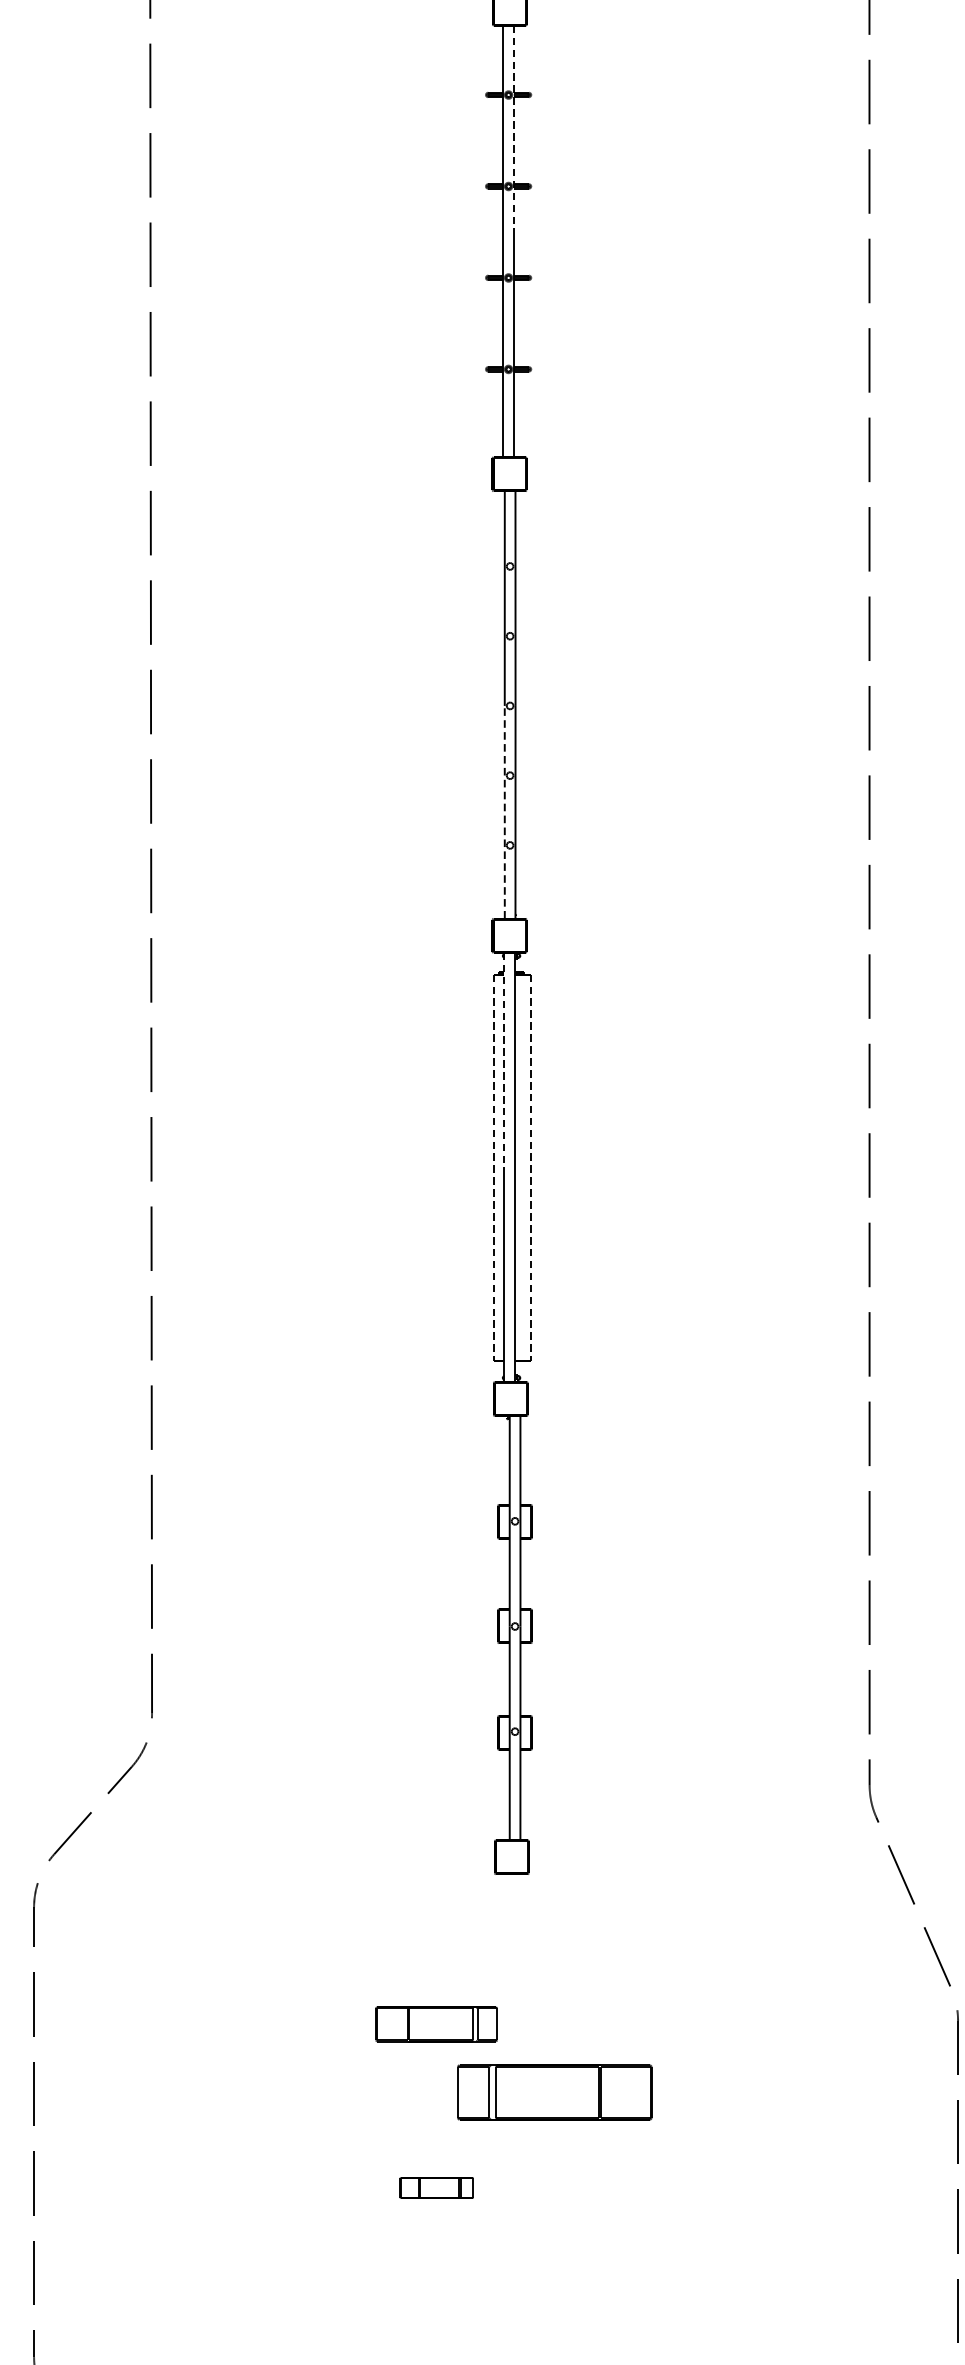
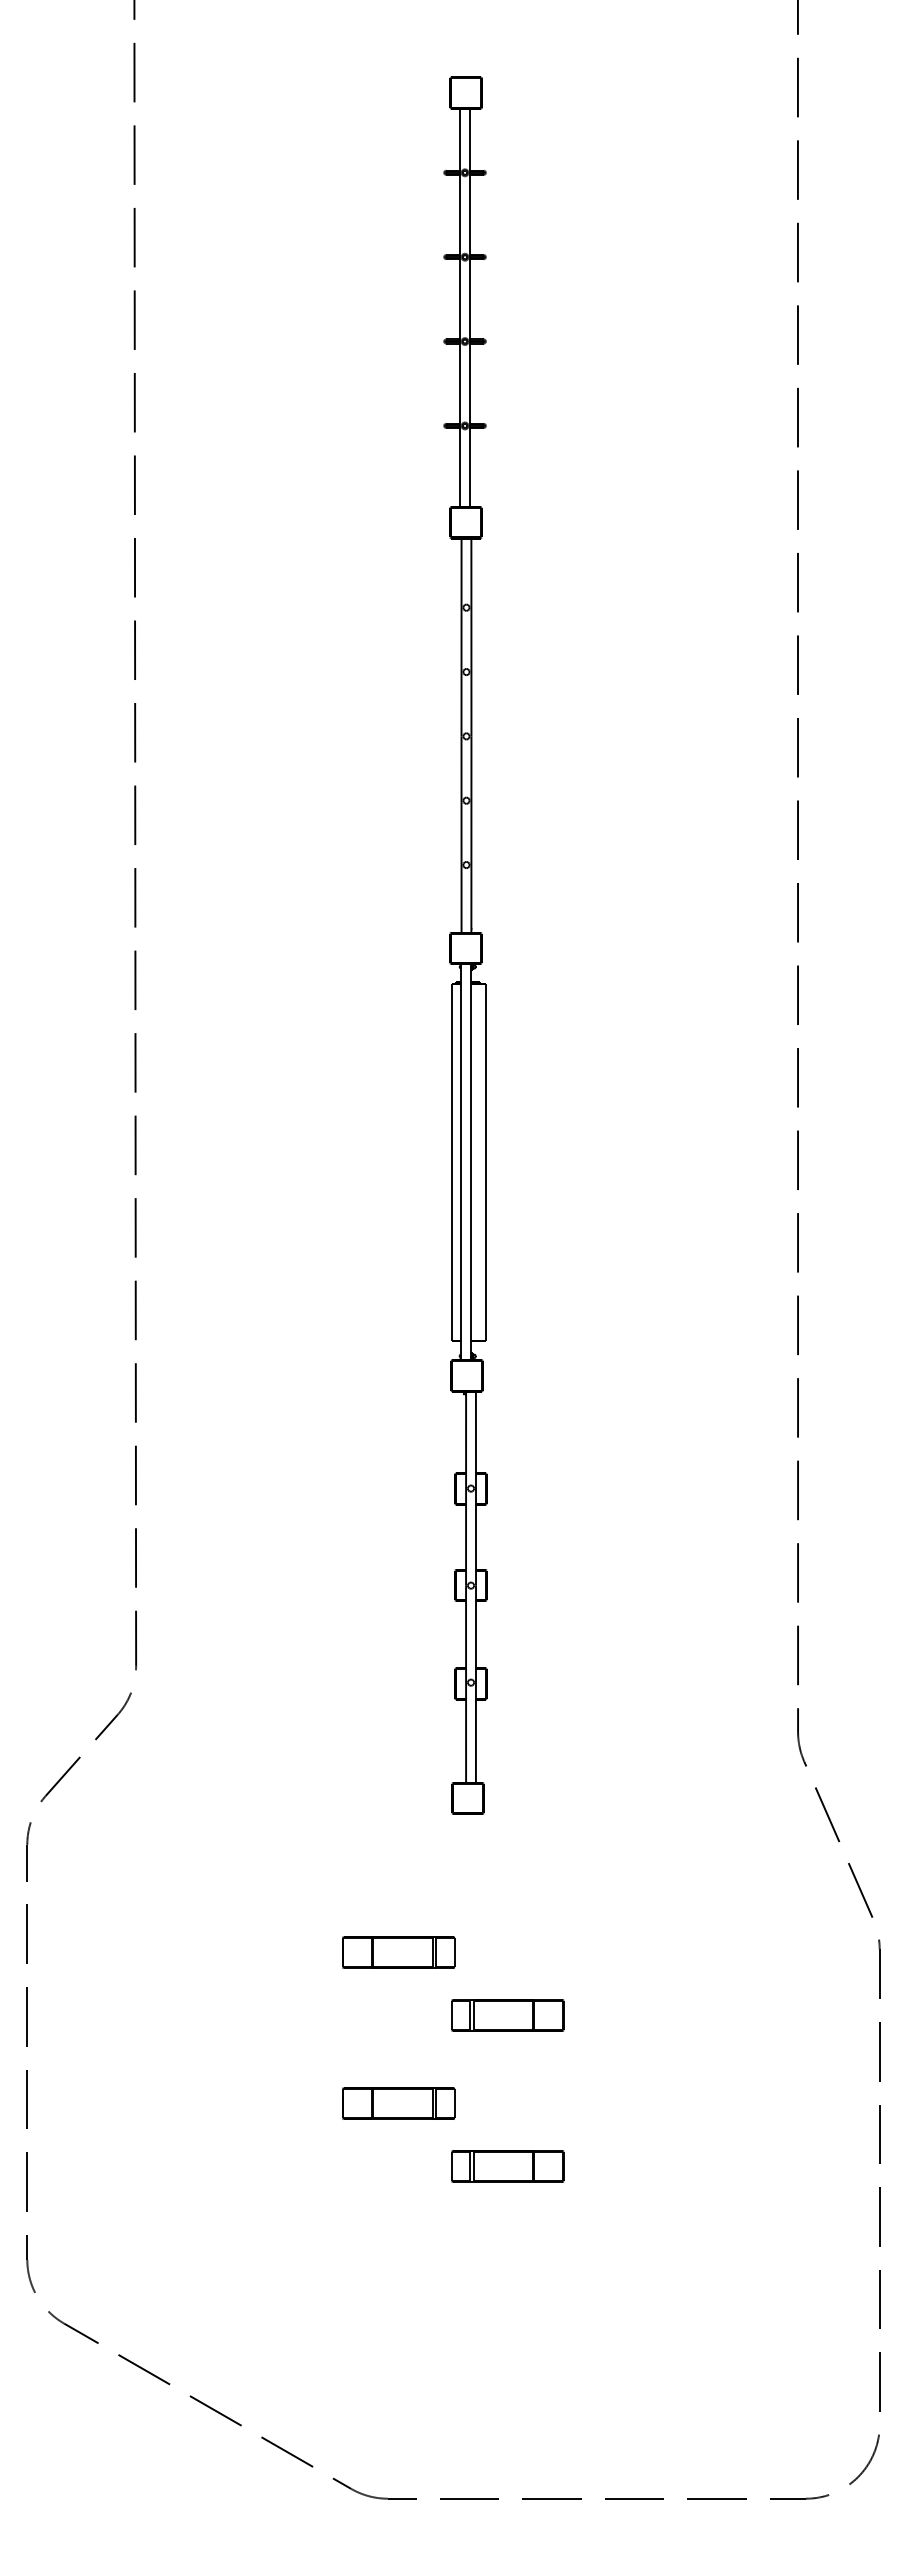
line: (513, 129) -> (469, 204), dashed -> solid
line: (504, 811) -> (461, 833), dashed -> solid
line: (503, 1060) -> (460, 1063), dashed -> solid
line: (493, 1168) -> (451, 1163), dashed -> solid
line: (530, 1168) -> (485, 1163), dashed -> solid
part: (554, 2092) -> (507, 2015), size x0.62
part: (436, 2187) -> (398, 2103), size x1.67
part: (554, 2256) -> (507, 2166), added

